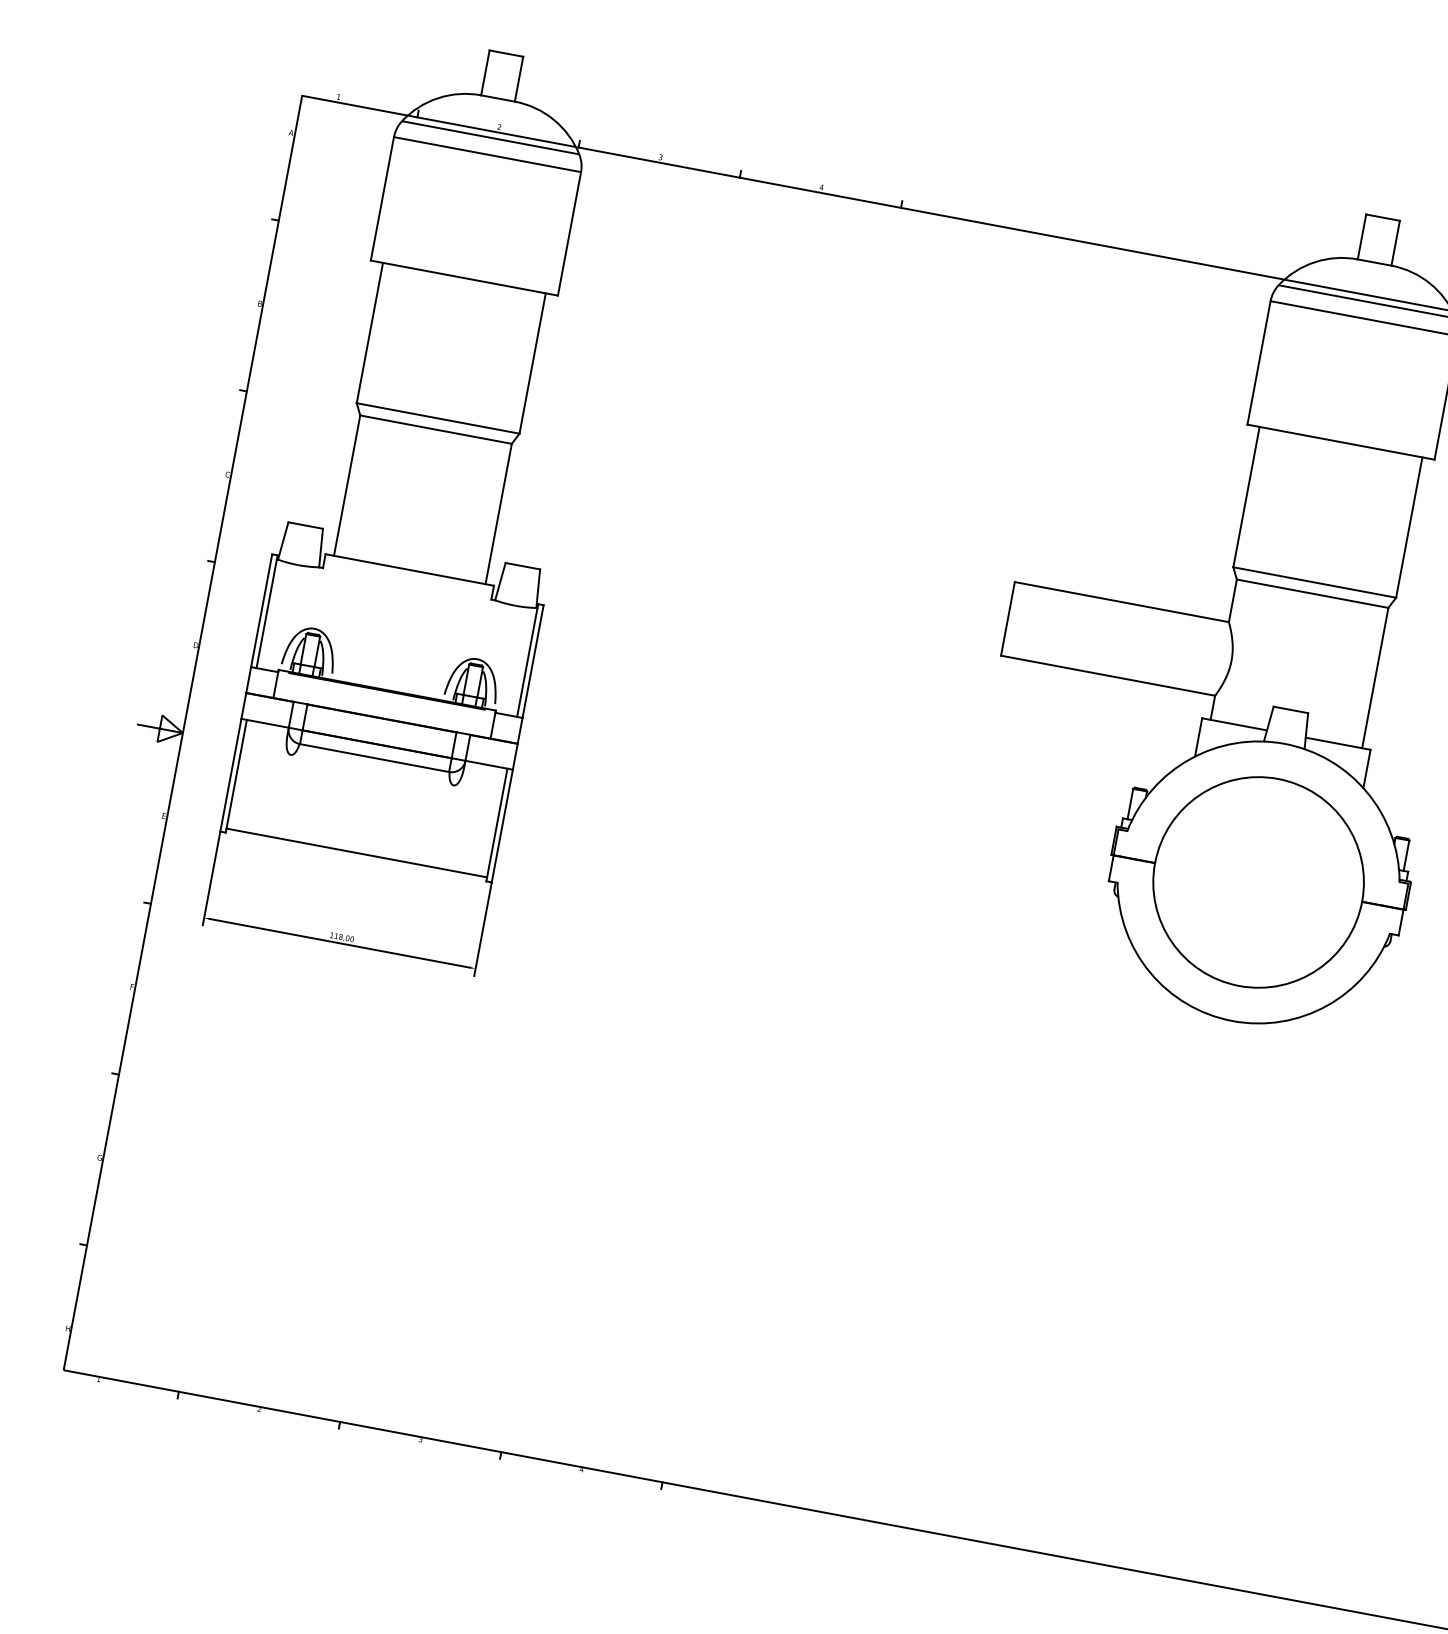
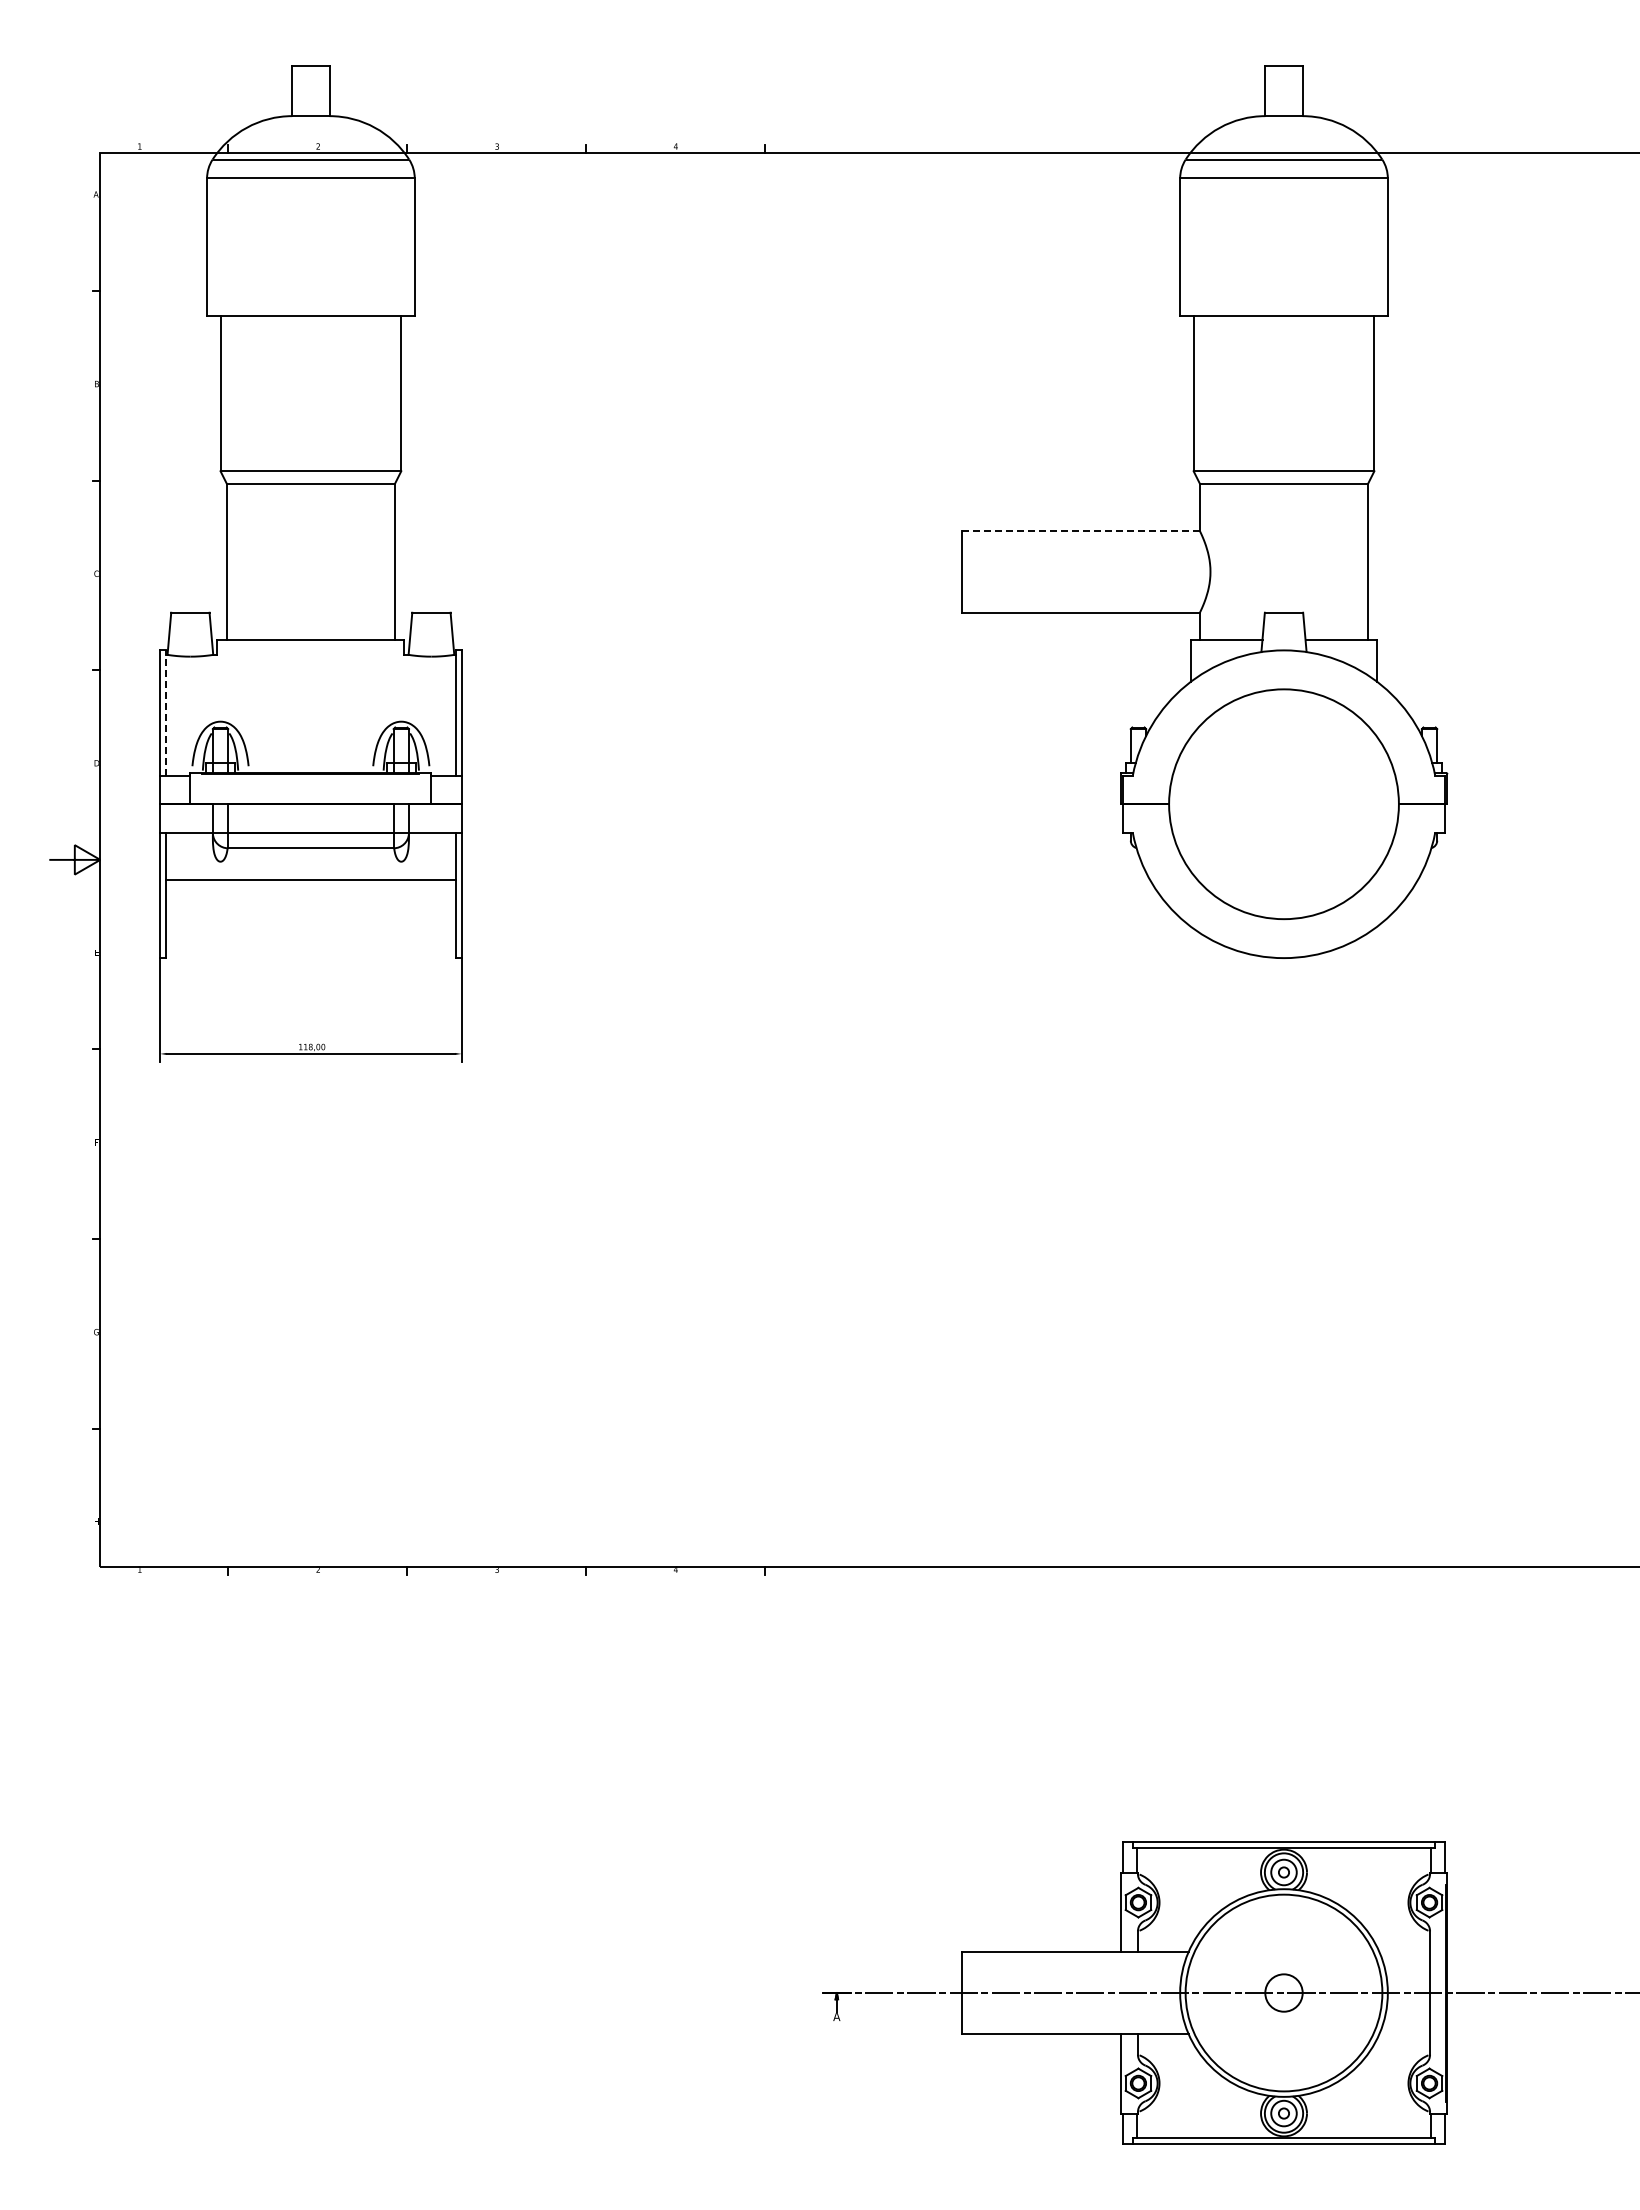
line: (1122, 602) -> (1081, 531), solid -> dashed
line: (267, 611) -> (166, 712), solid -> dashed
line: (356, 852) -> (310, 879), moved

